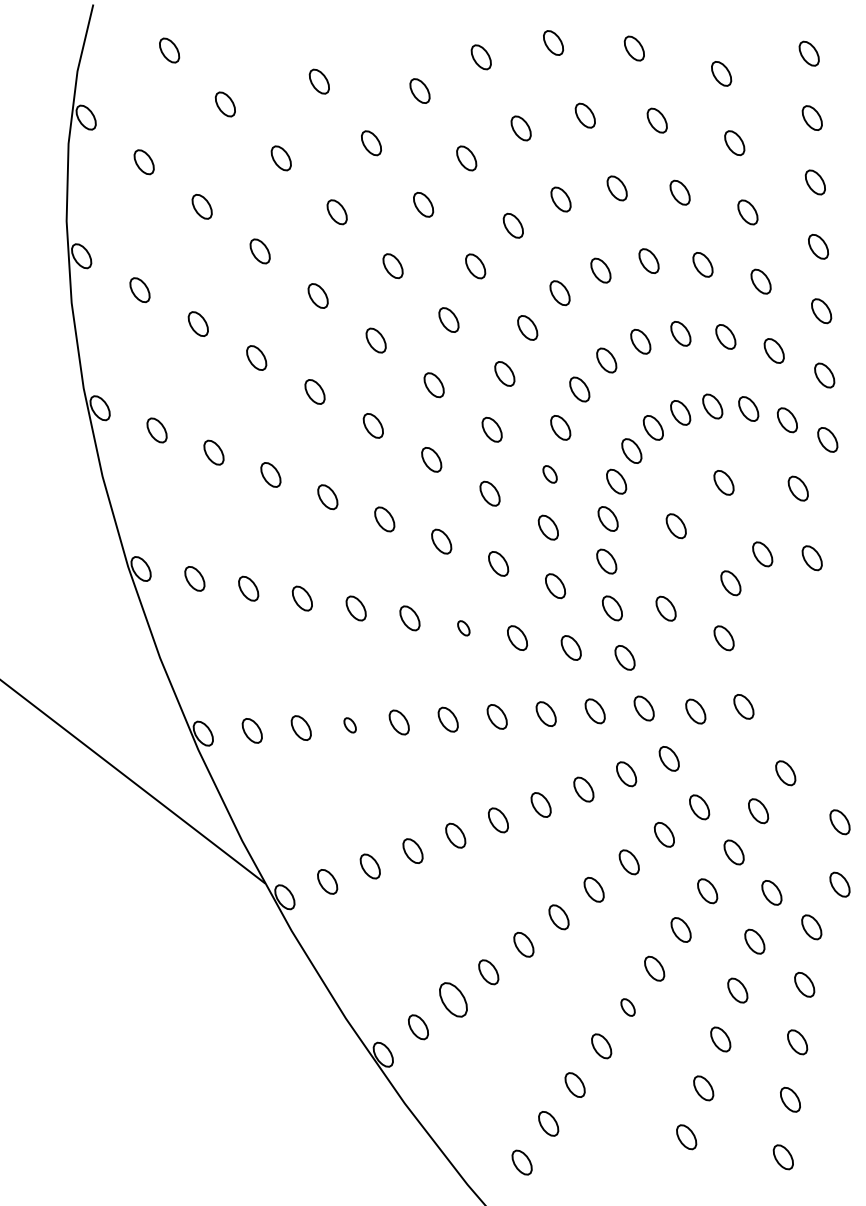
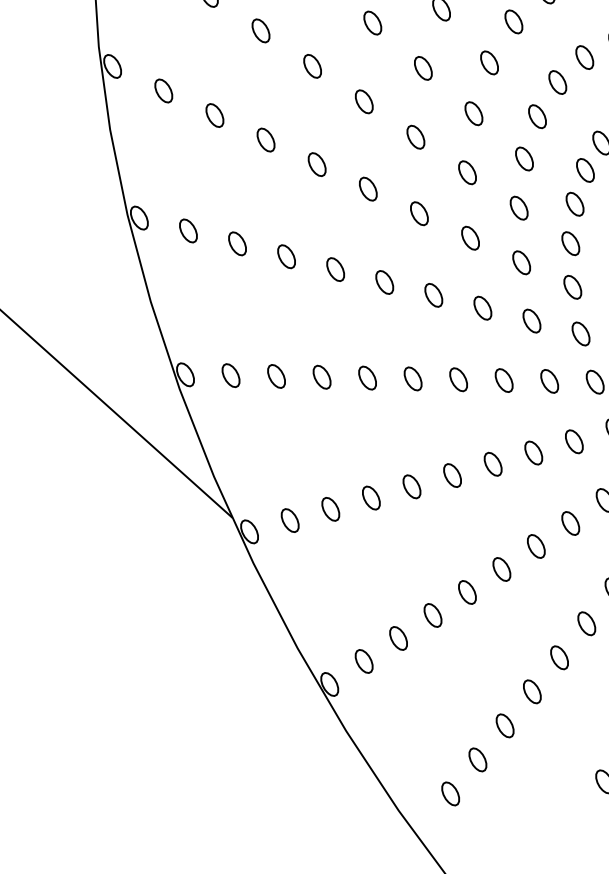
part: (549, 474) -> (523, 159), size x1.43
part: (463, 628) -> (433, 295), size x1.67
part: (349, 725) -> (321, 377), size x1.67
part: (453, 999) -> (398, 638), size x0.71
part: (627, 1007) -> (558, 657), size x1.43

